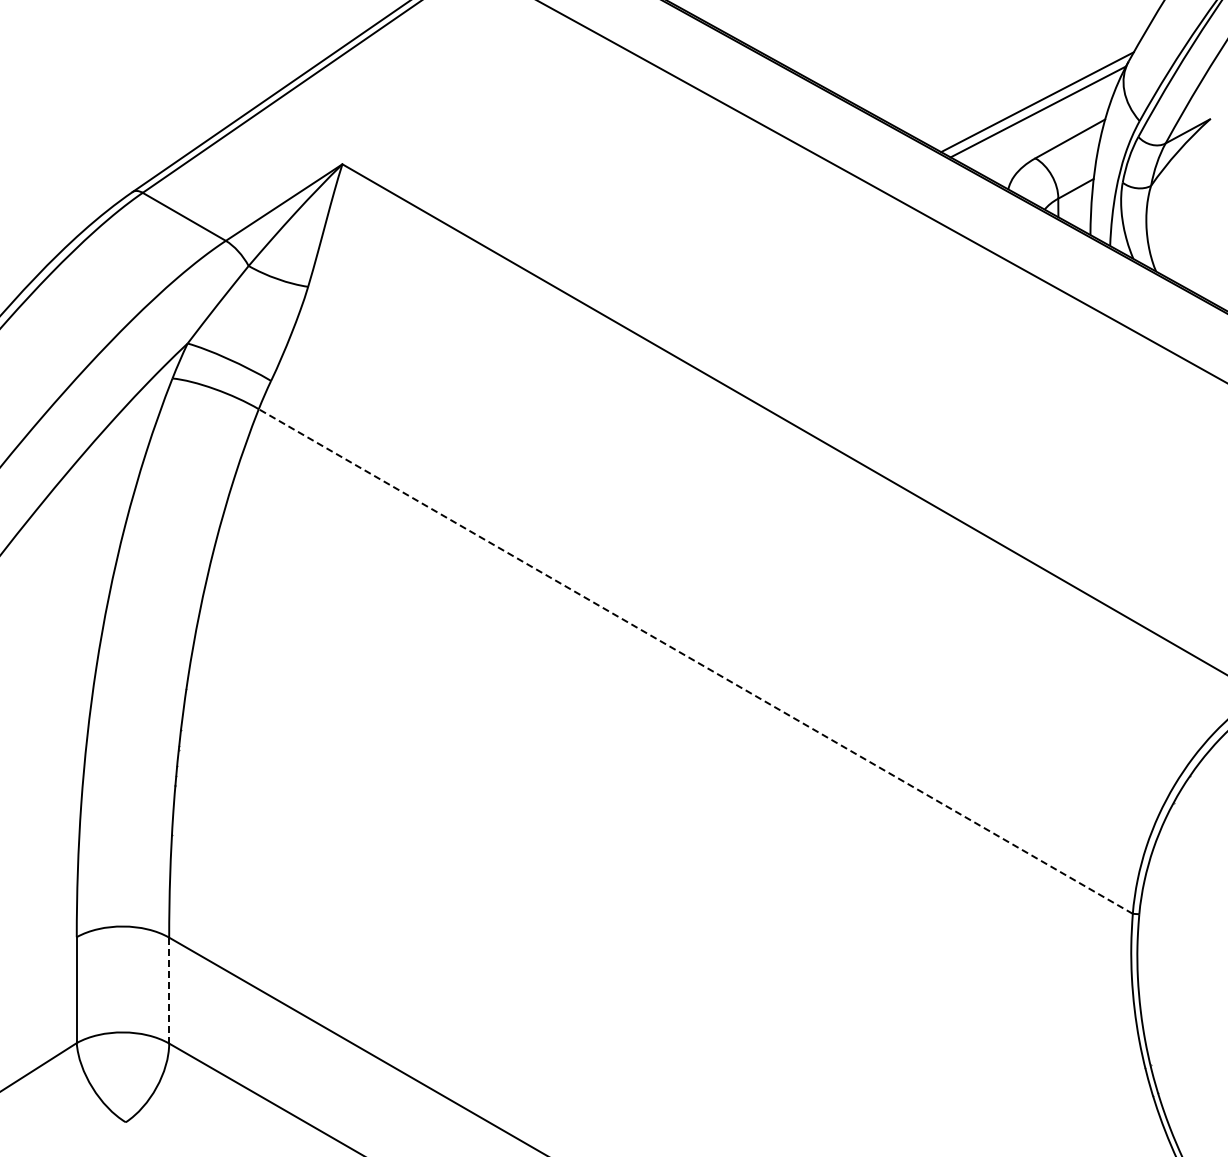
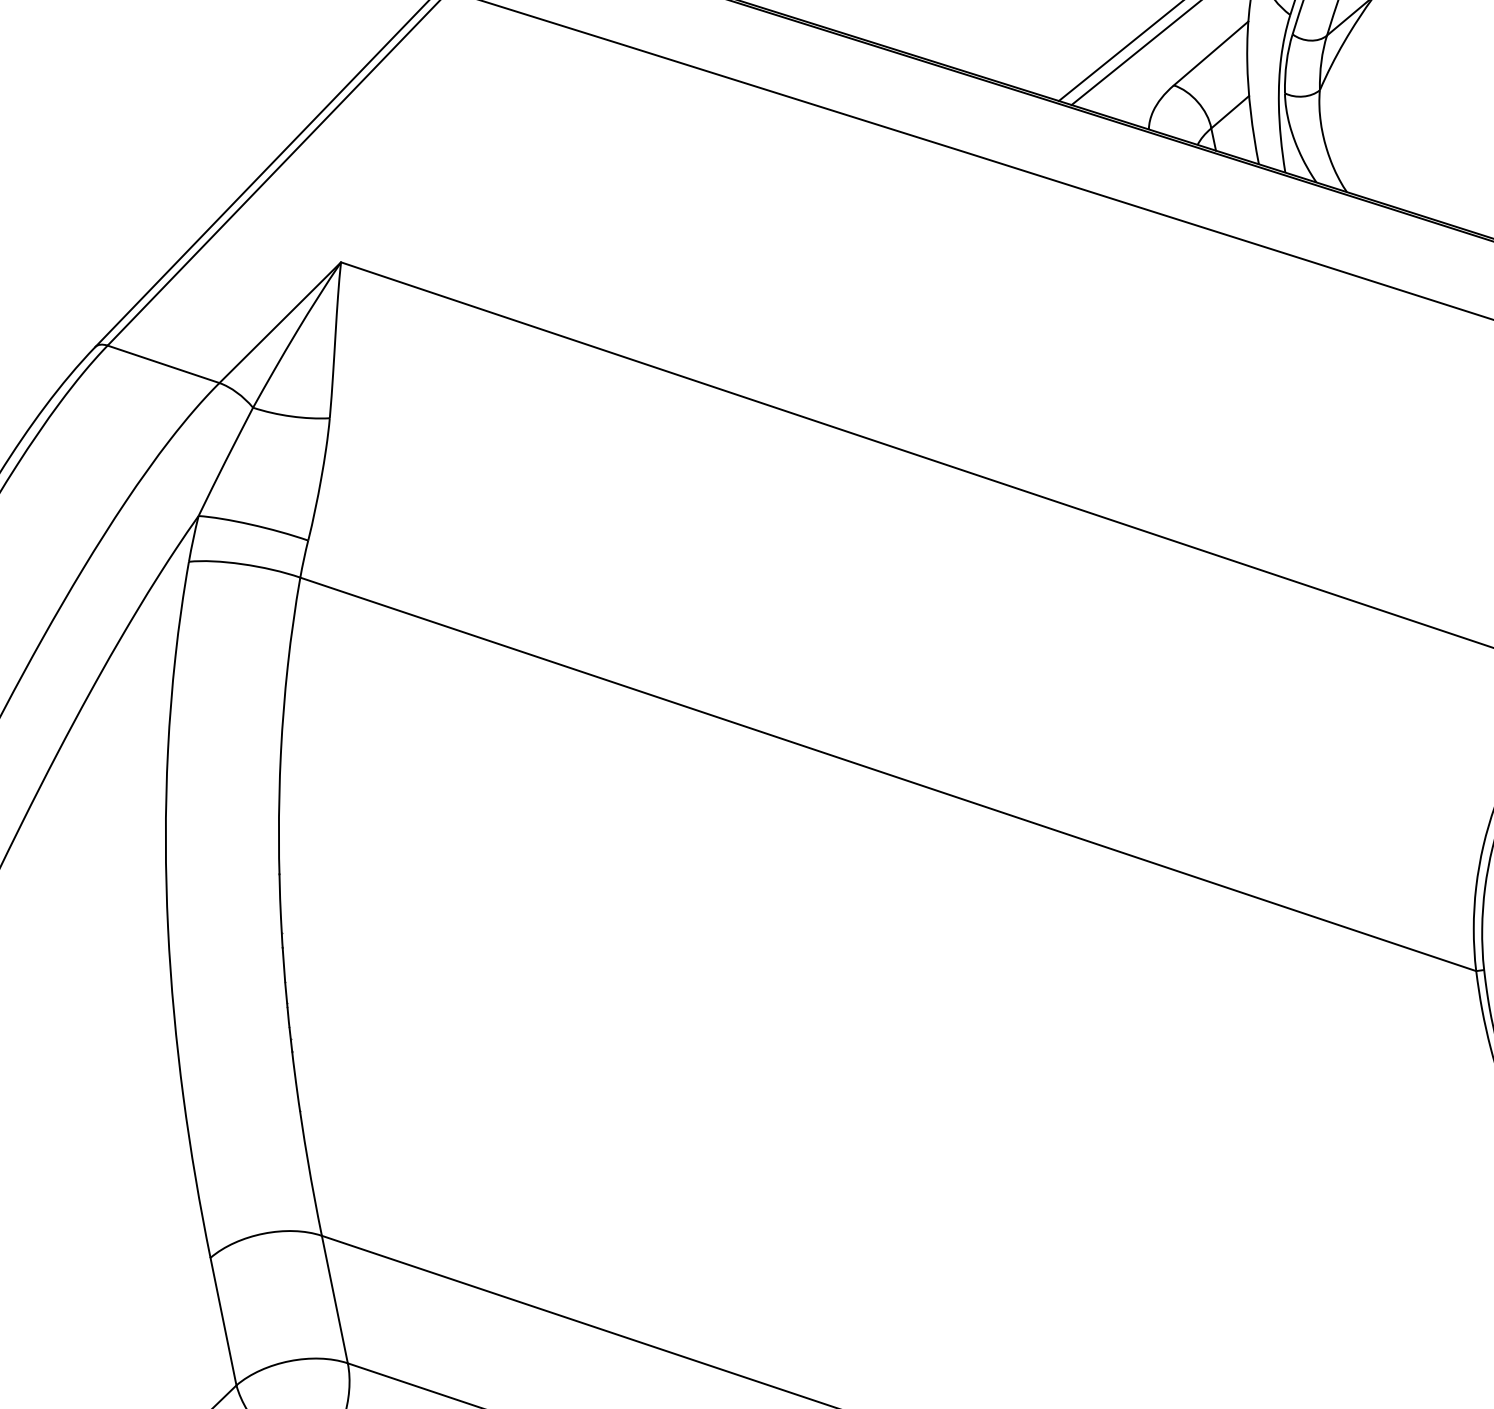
line: (695, 661) -> (887, 774), dashed -> solid
line: (169, 990) -> (335, 1299), dashed -> solid

